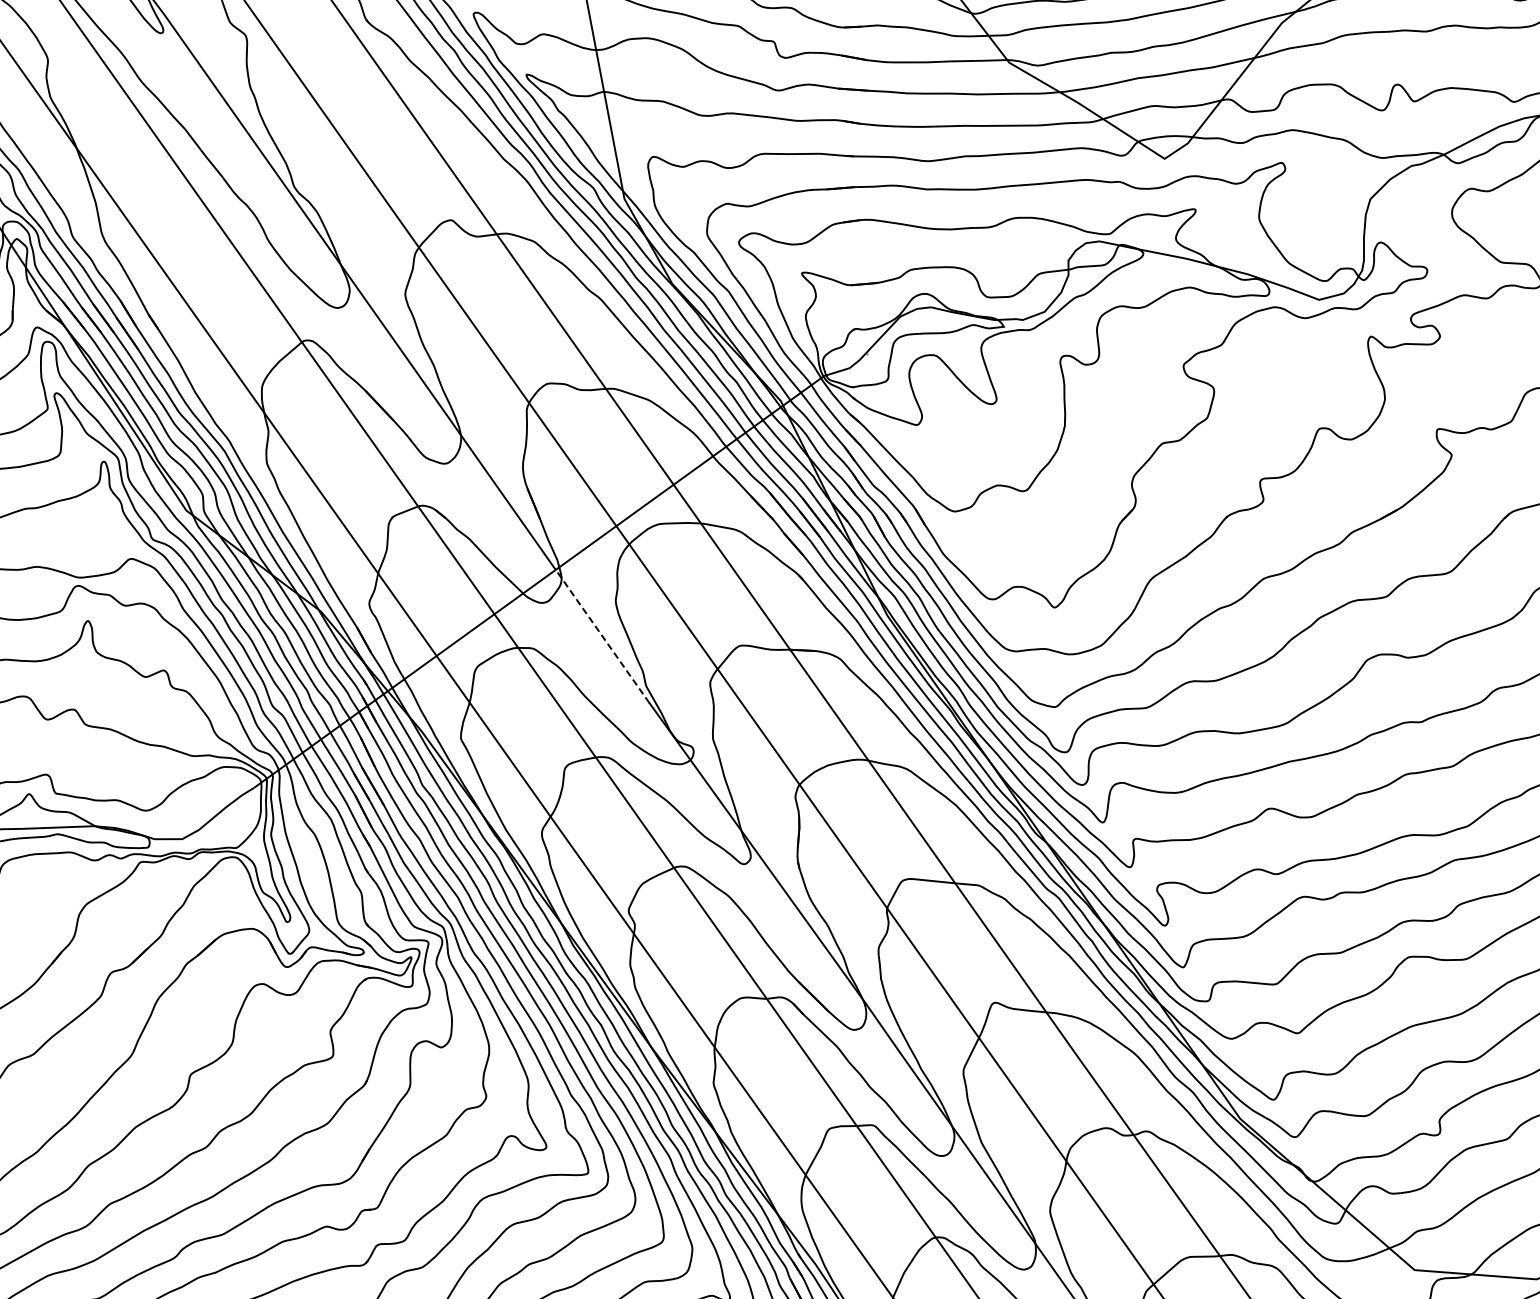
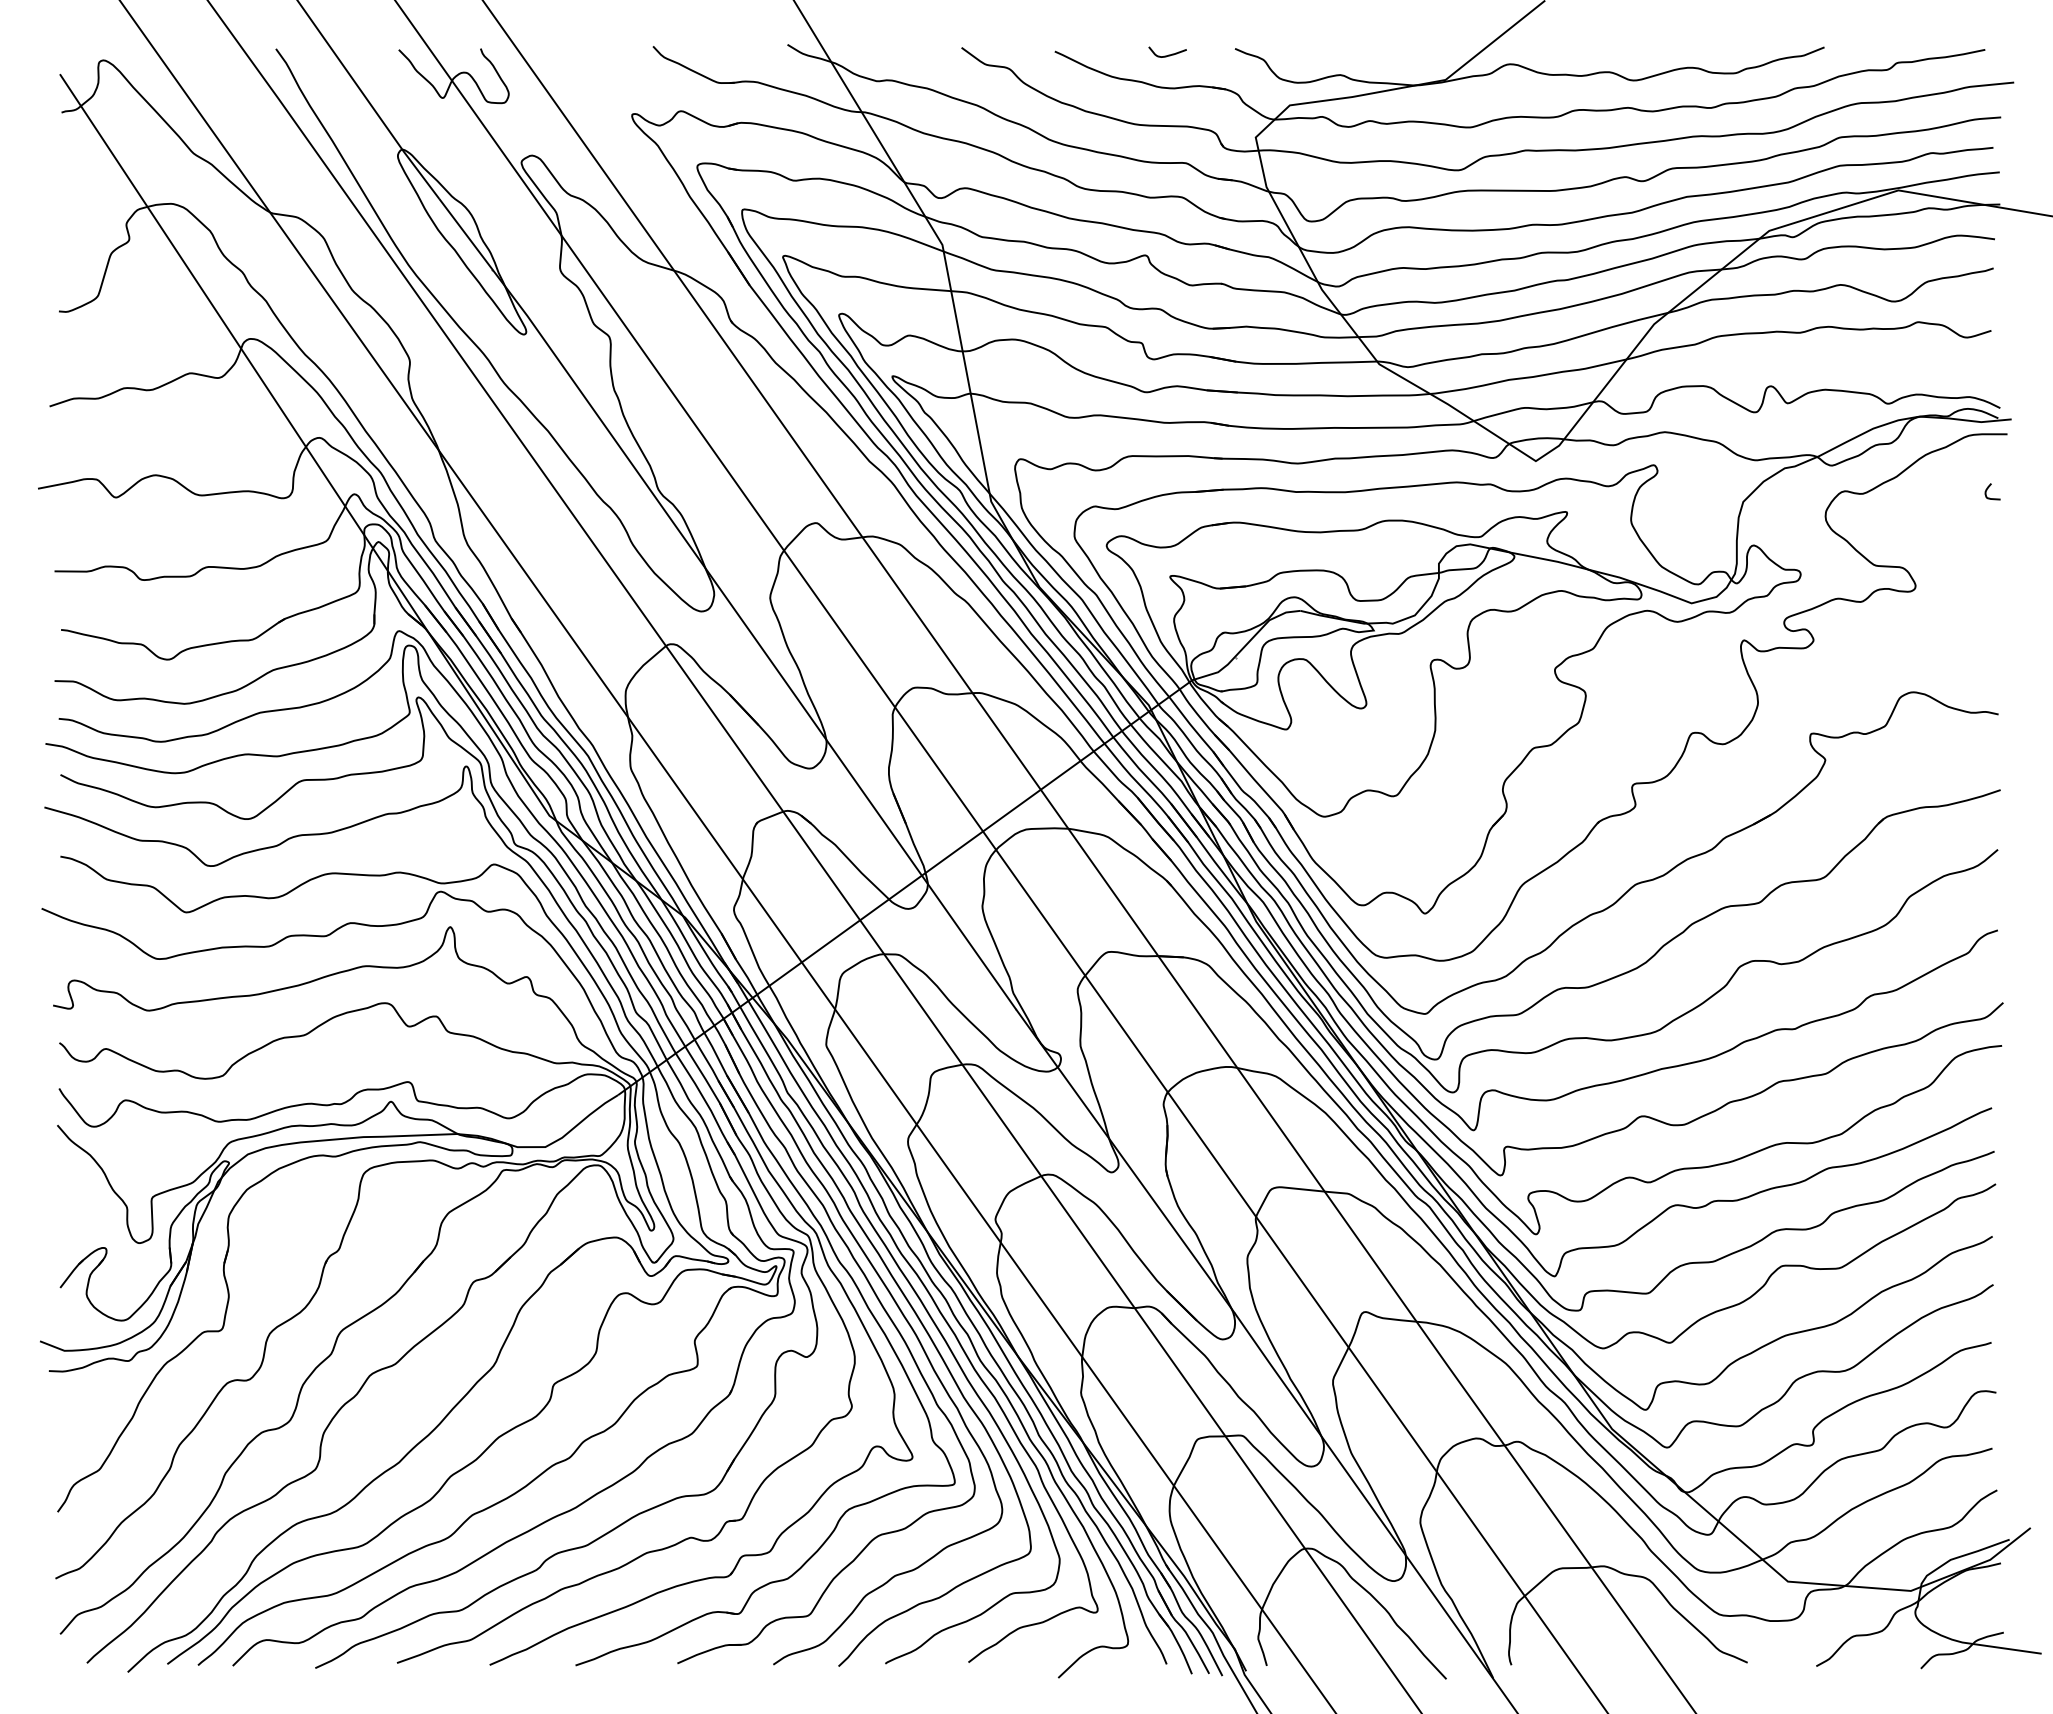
line: (602, 637) -> (969, 943), dashed -> solid

